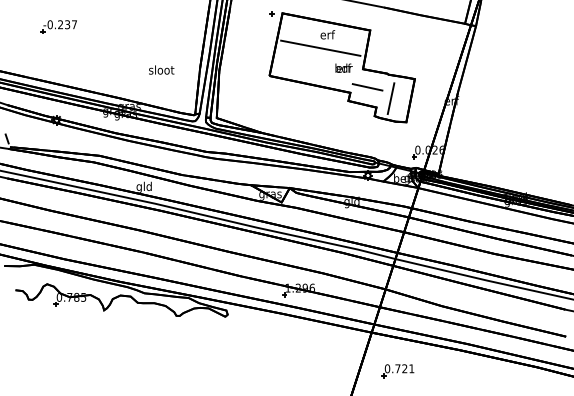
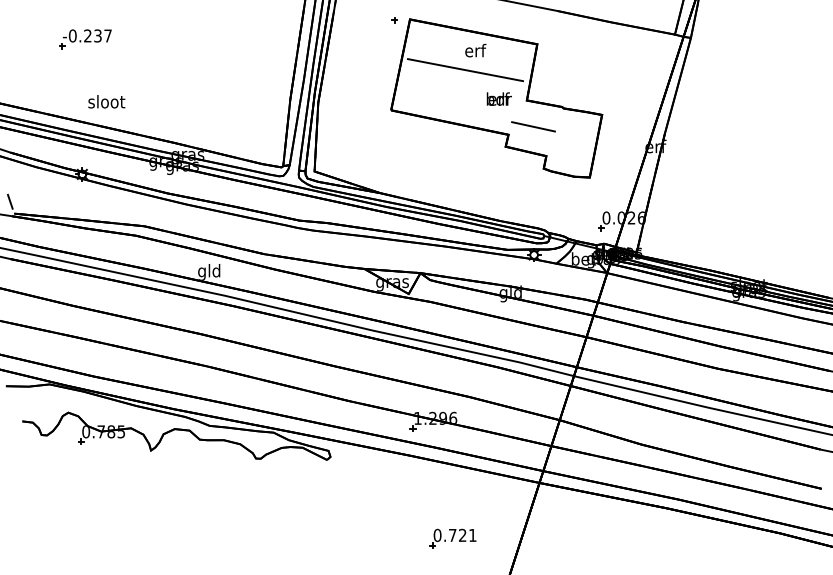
text: (161, 69) -> (106, 100), moved
line: (390, 98) -> (566, 143), removed
part: (397, 371) -> (452, 539), moved

